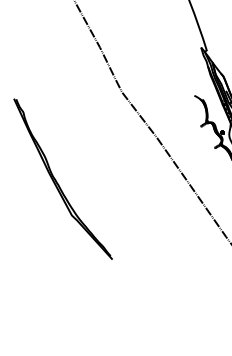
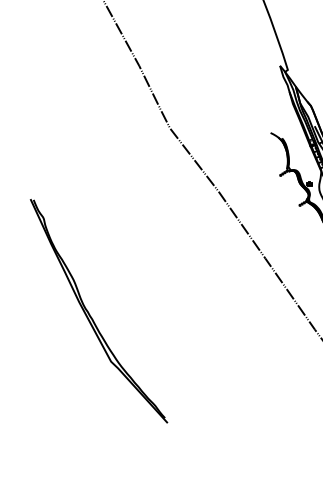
part: (58, 183) -> (92, 317), moved

